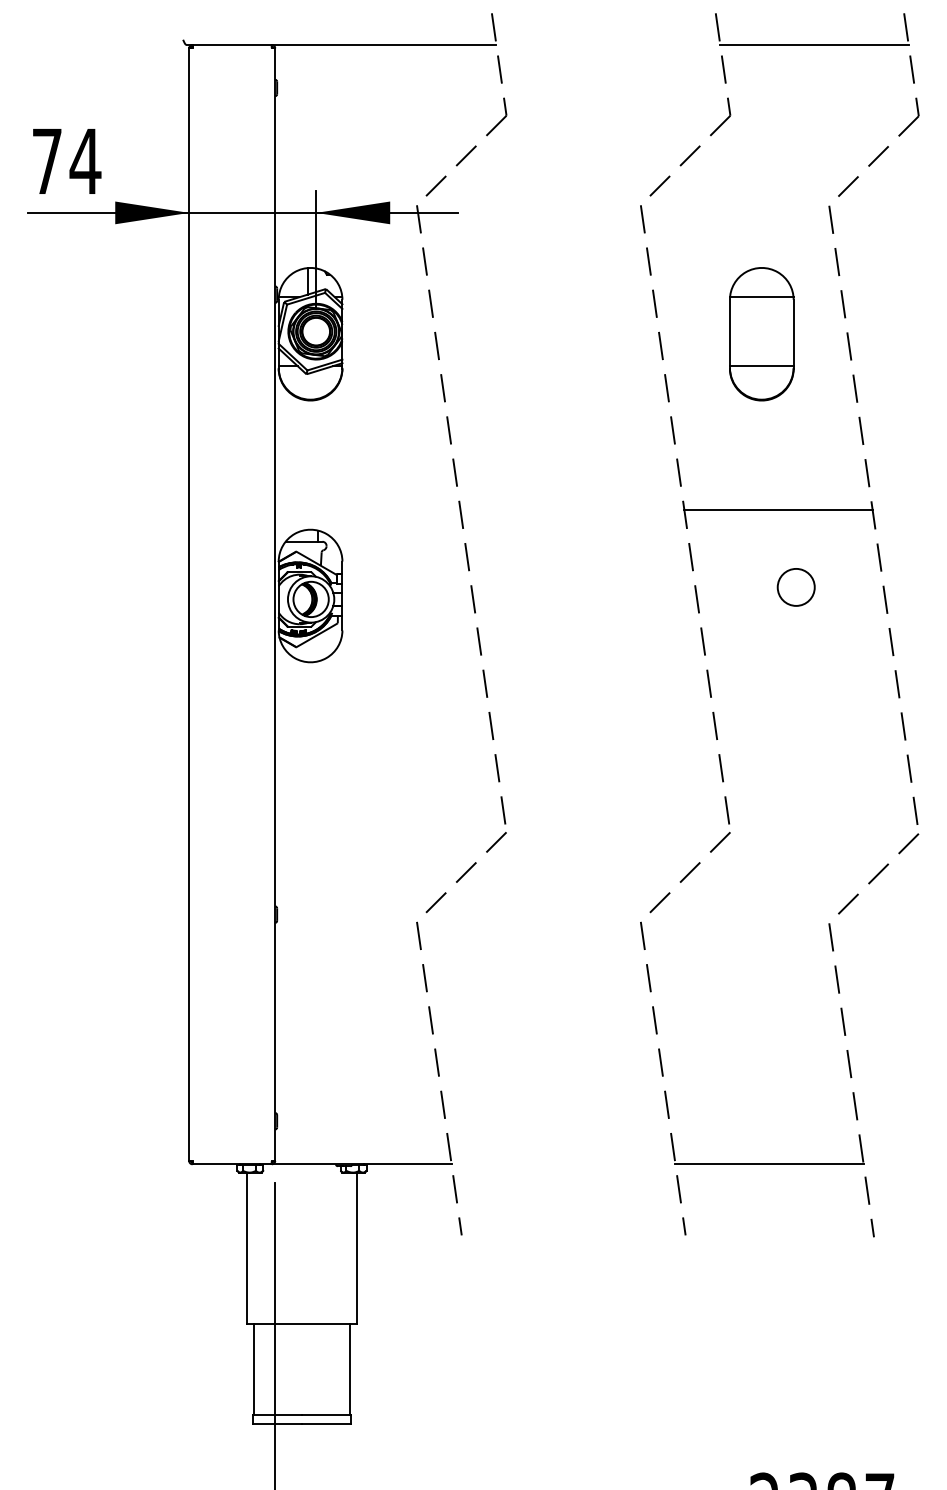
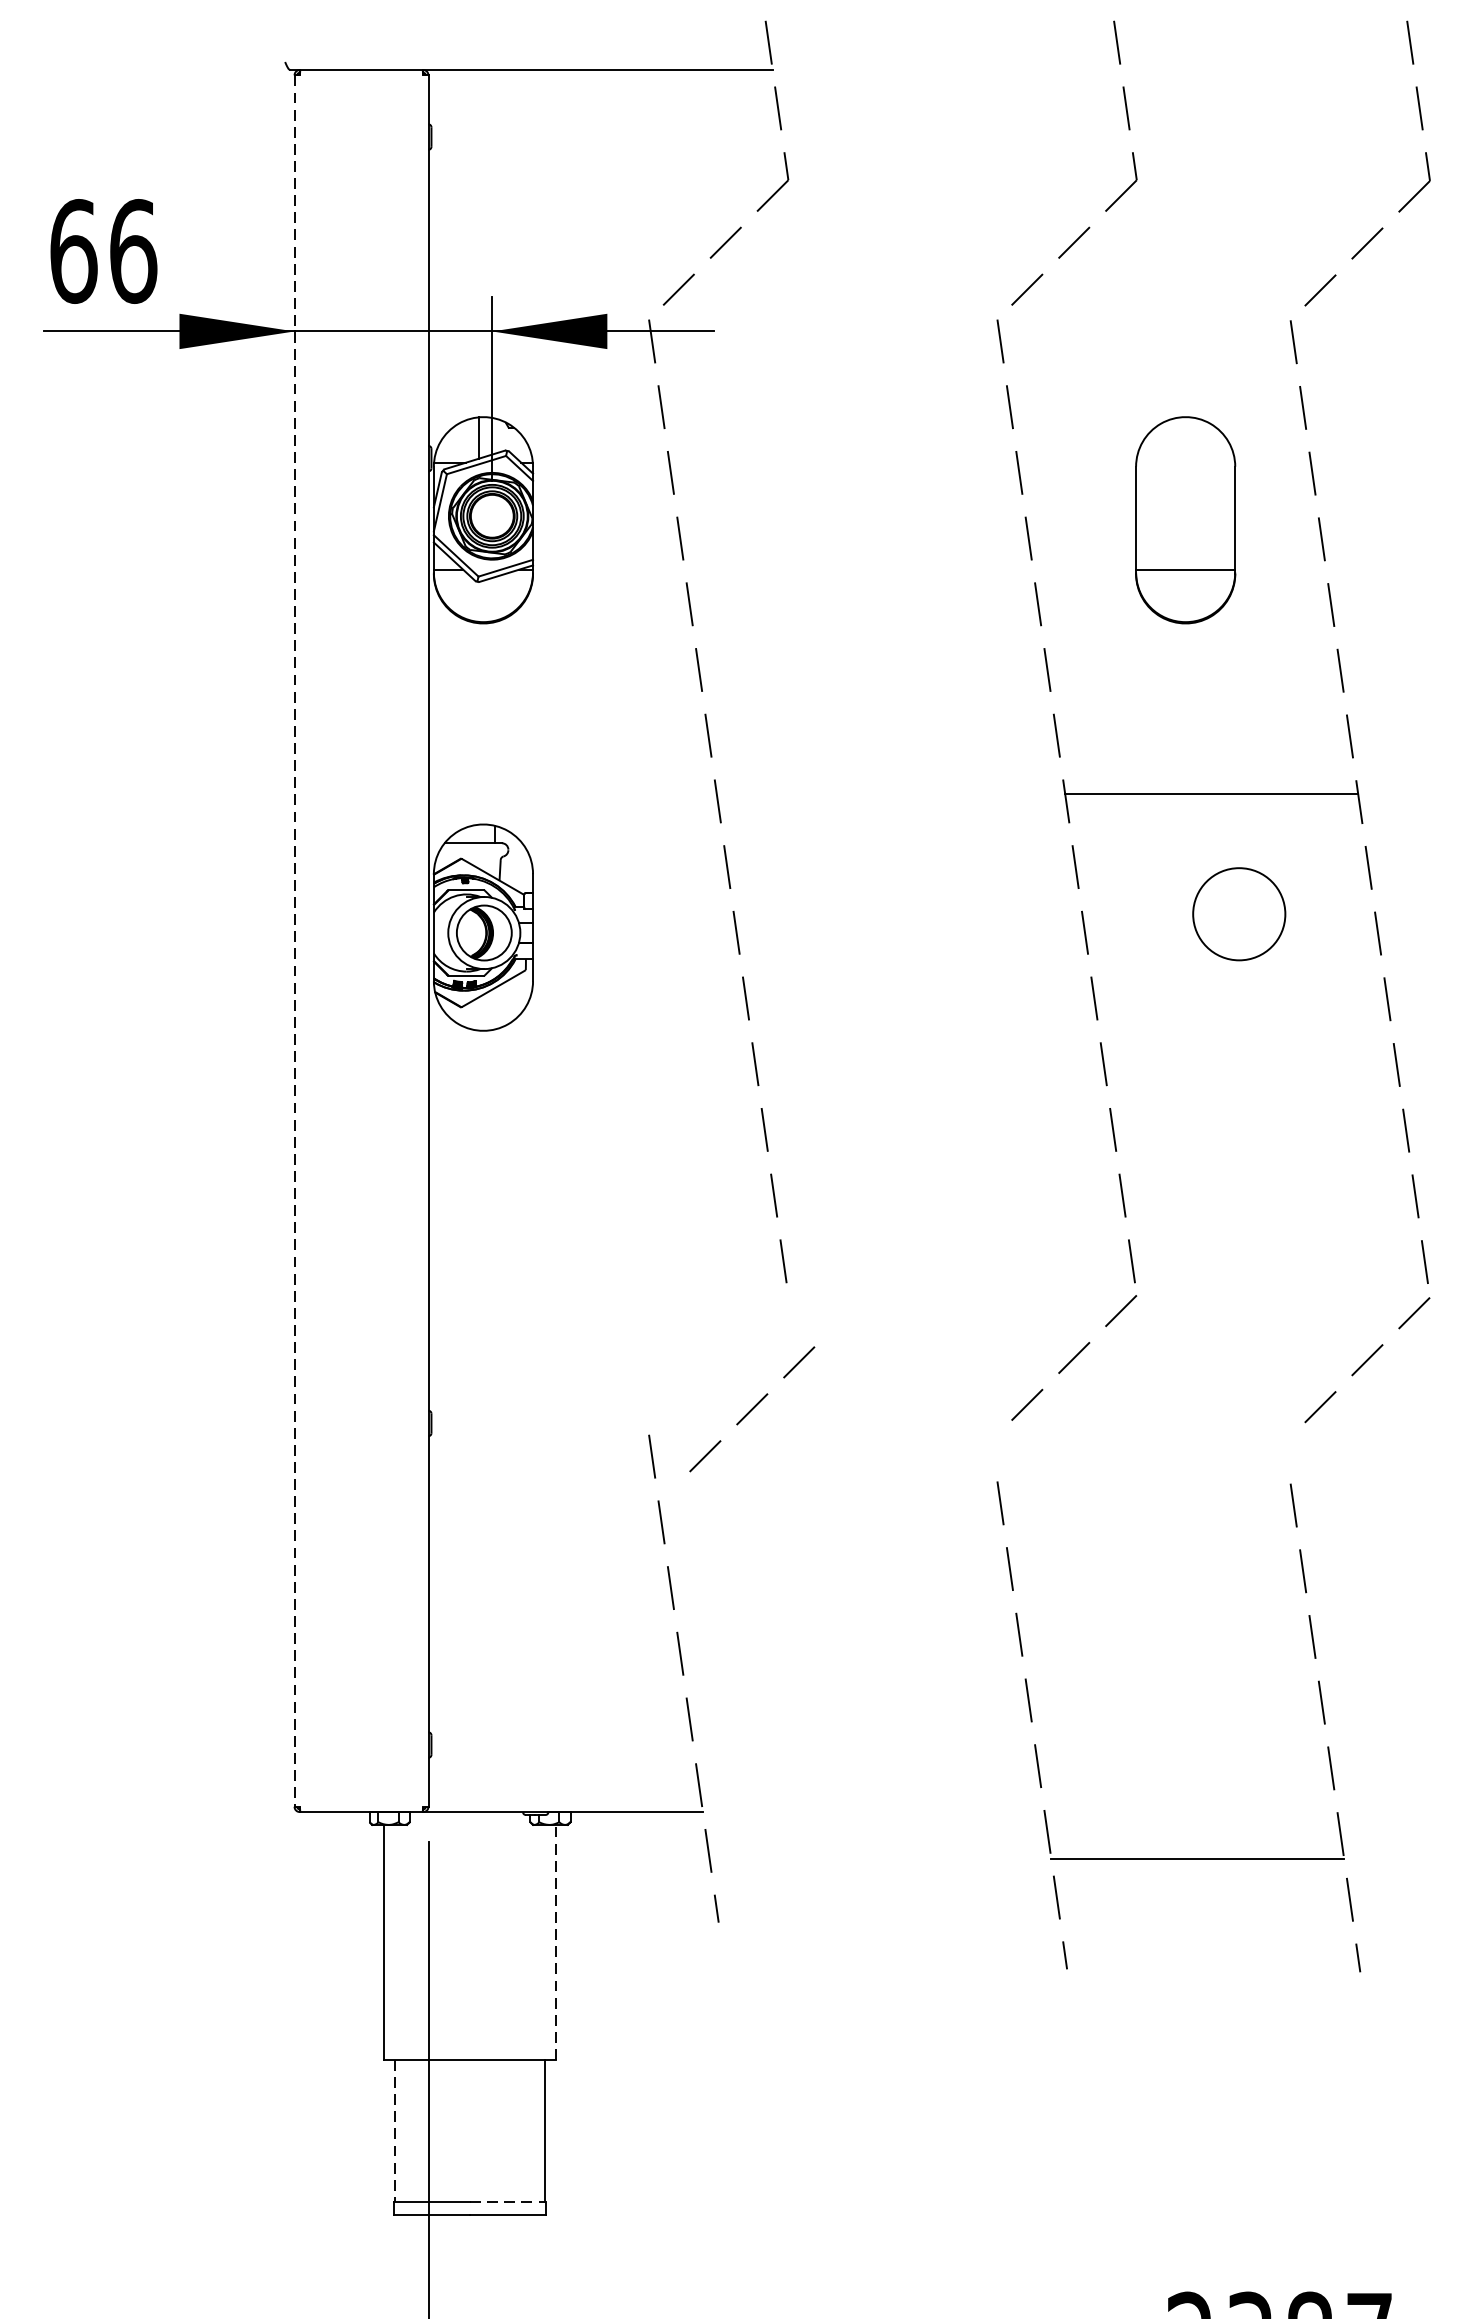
line: (814, 44) -> (1267, 69), removed
text: (66, 161) -> (103, 251), 74 -> 66
line: (761, 297) -> (1185, 463), removed
circle: (795, 586) -> (1238, 912), size x1.6
line: (189, 605) -> (295, 942), solid -> dashed
line: (465, 872) -> (751, 1409), moved
part: (757, 1163) -> (1178, 1857), moved
line: (357, 1248) -> (556, 1943), solid -> dashed
line: (253, 1369) -> (394, 2131), solid -> dashed
line: (326, 1414) -> (508, 2201), solid -> dashed

